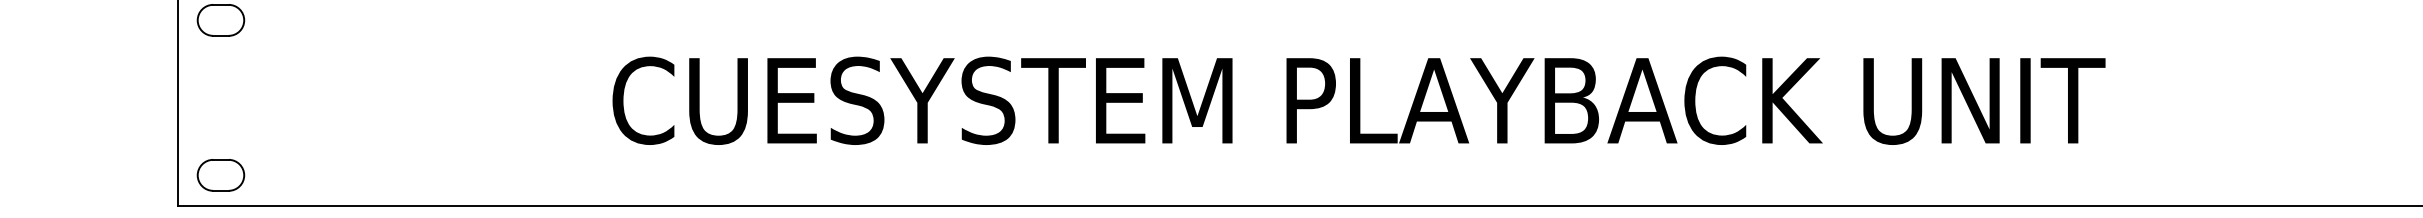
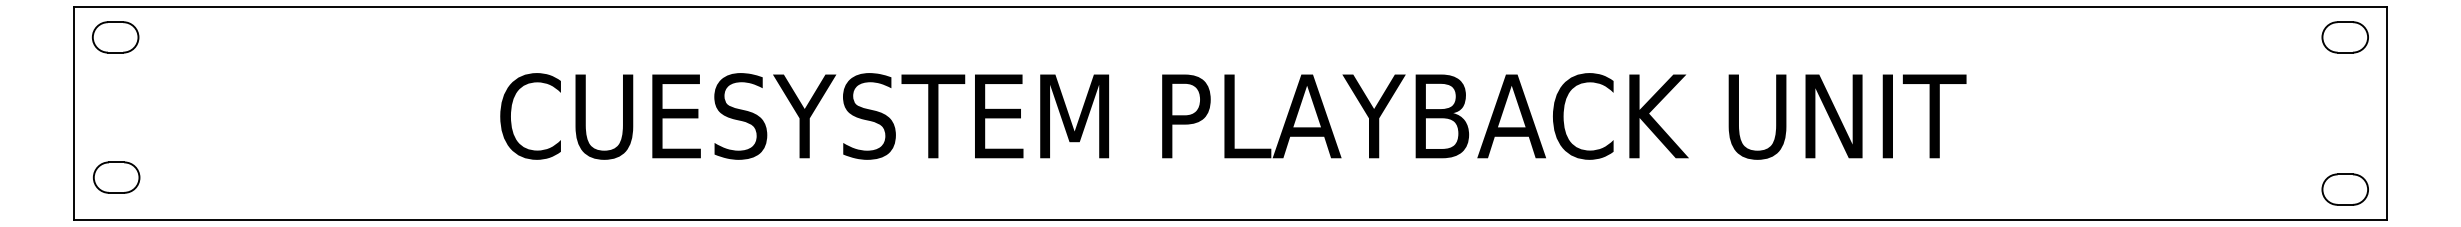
part: (220, 175) -> (116, 177), moved

